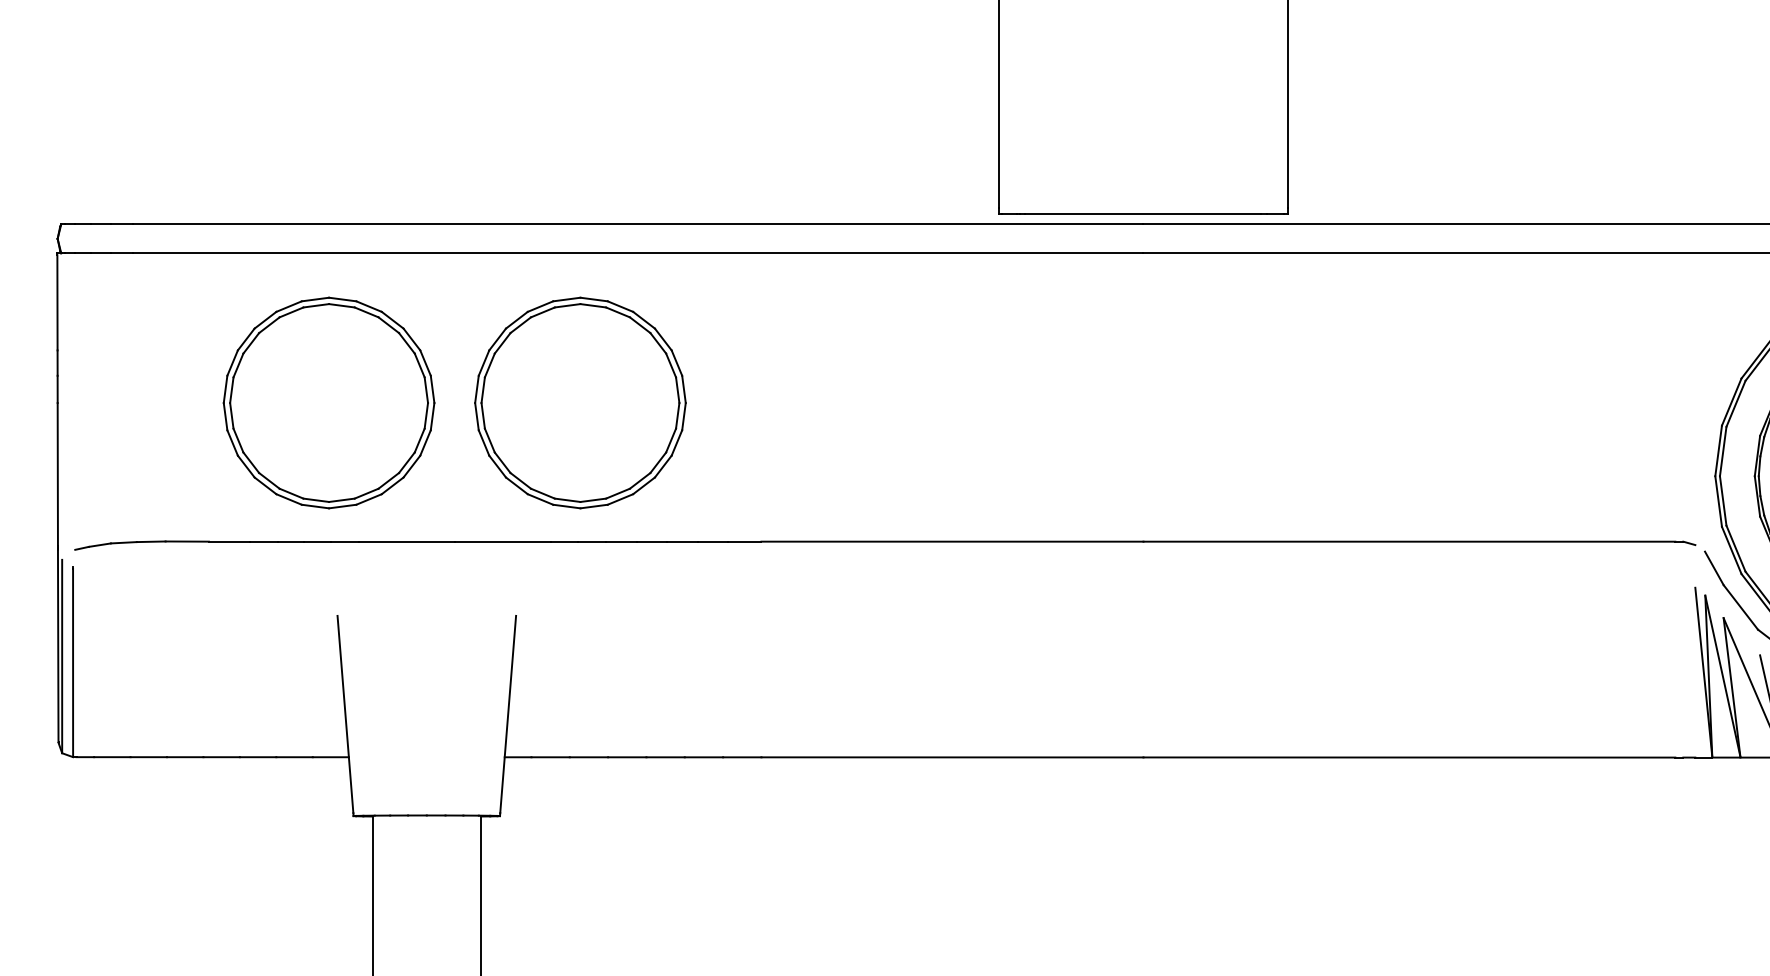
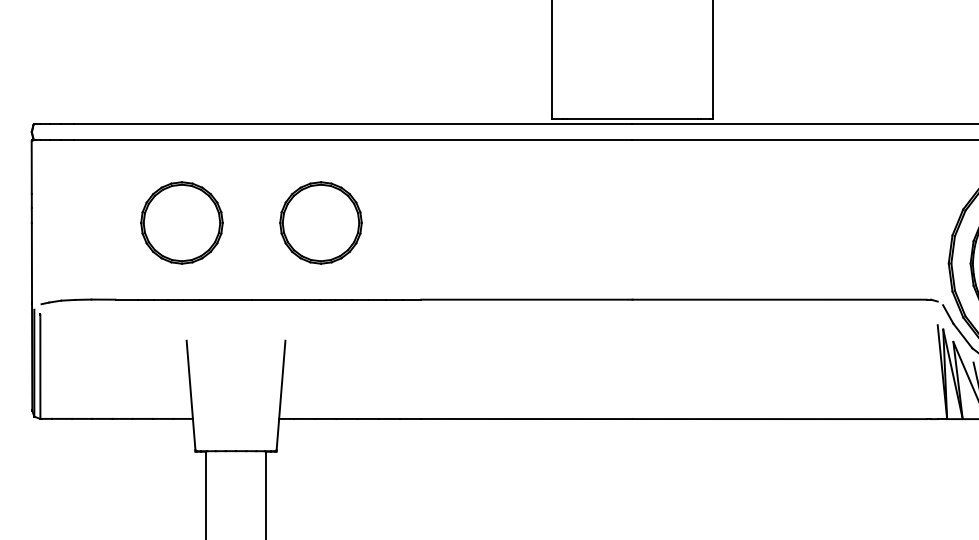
part: (328, 402) -> (181, 222), size x0.7
part: (579, 402) -> (320, 222), size x0.7

